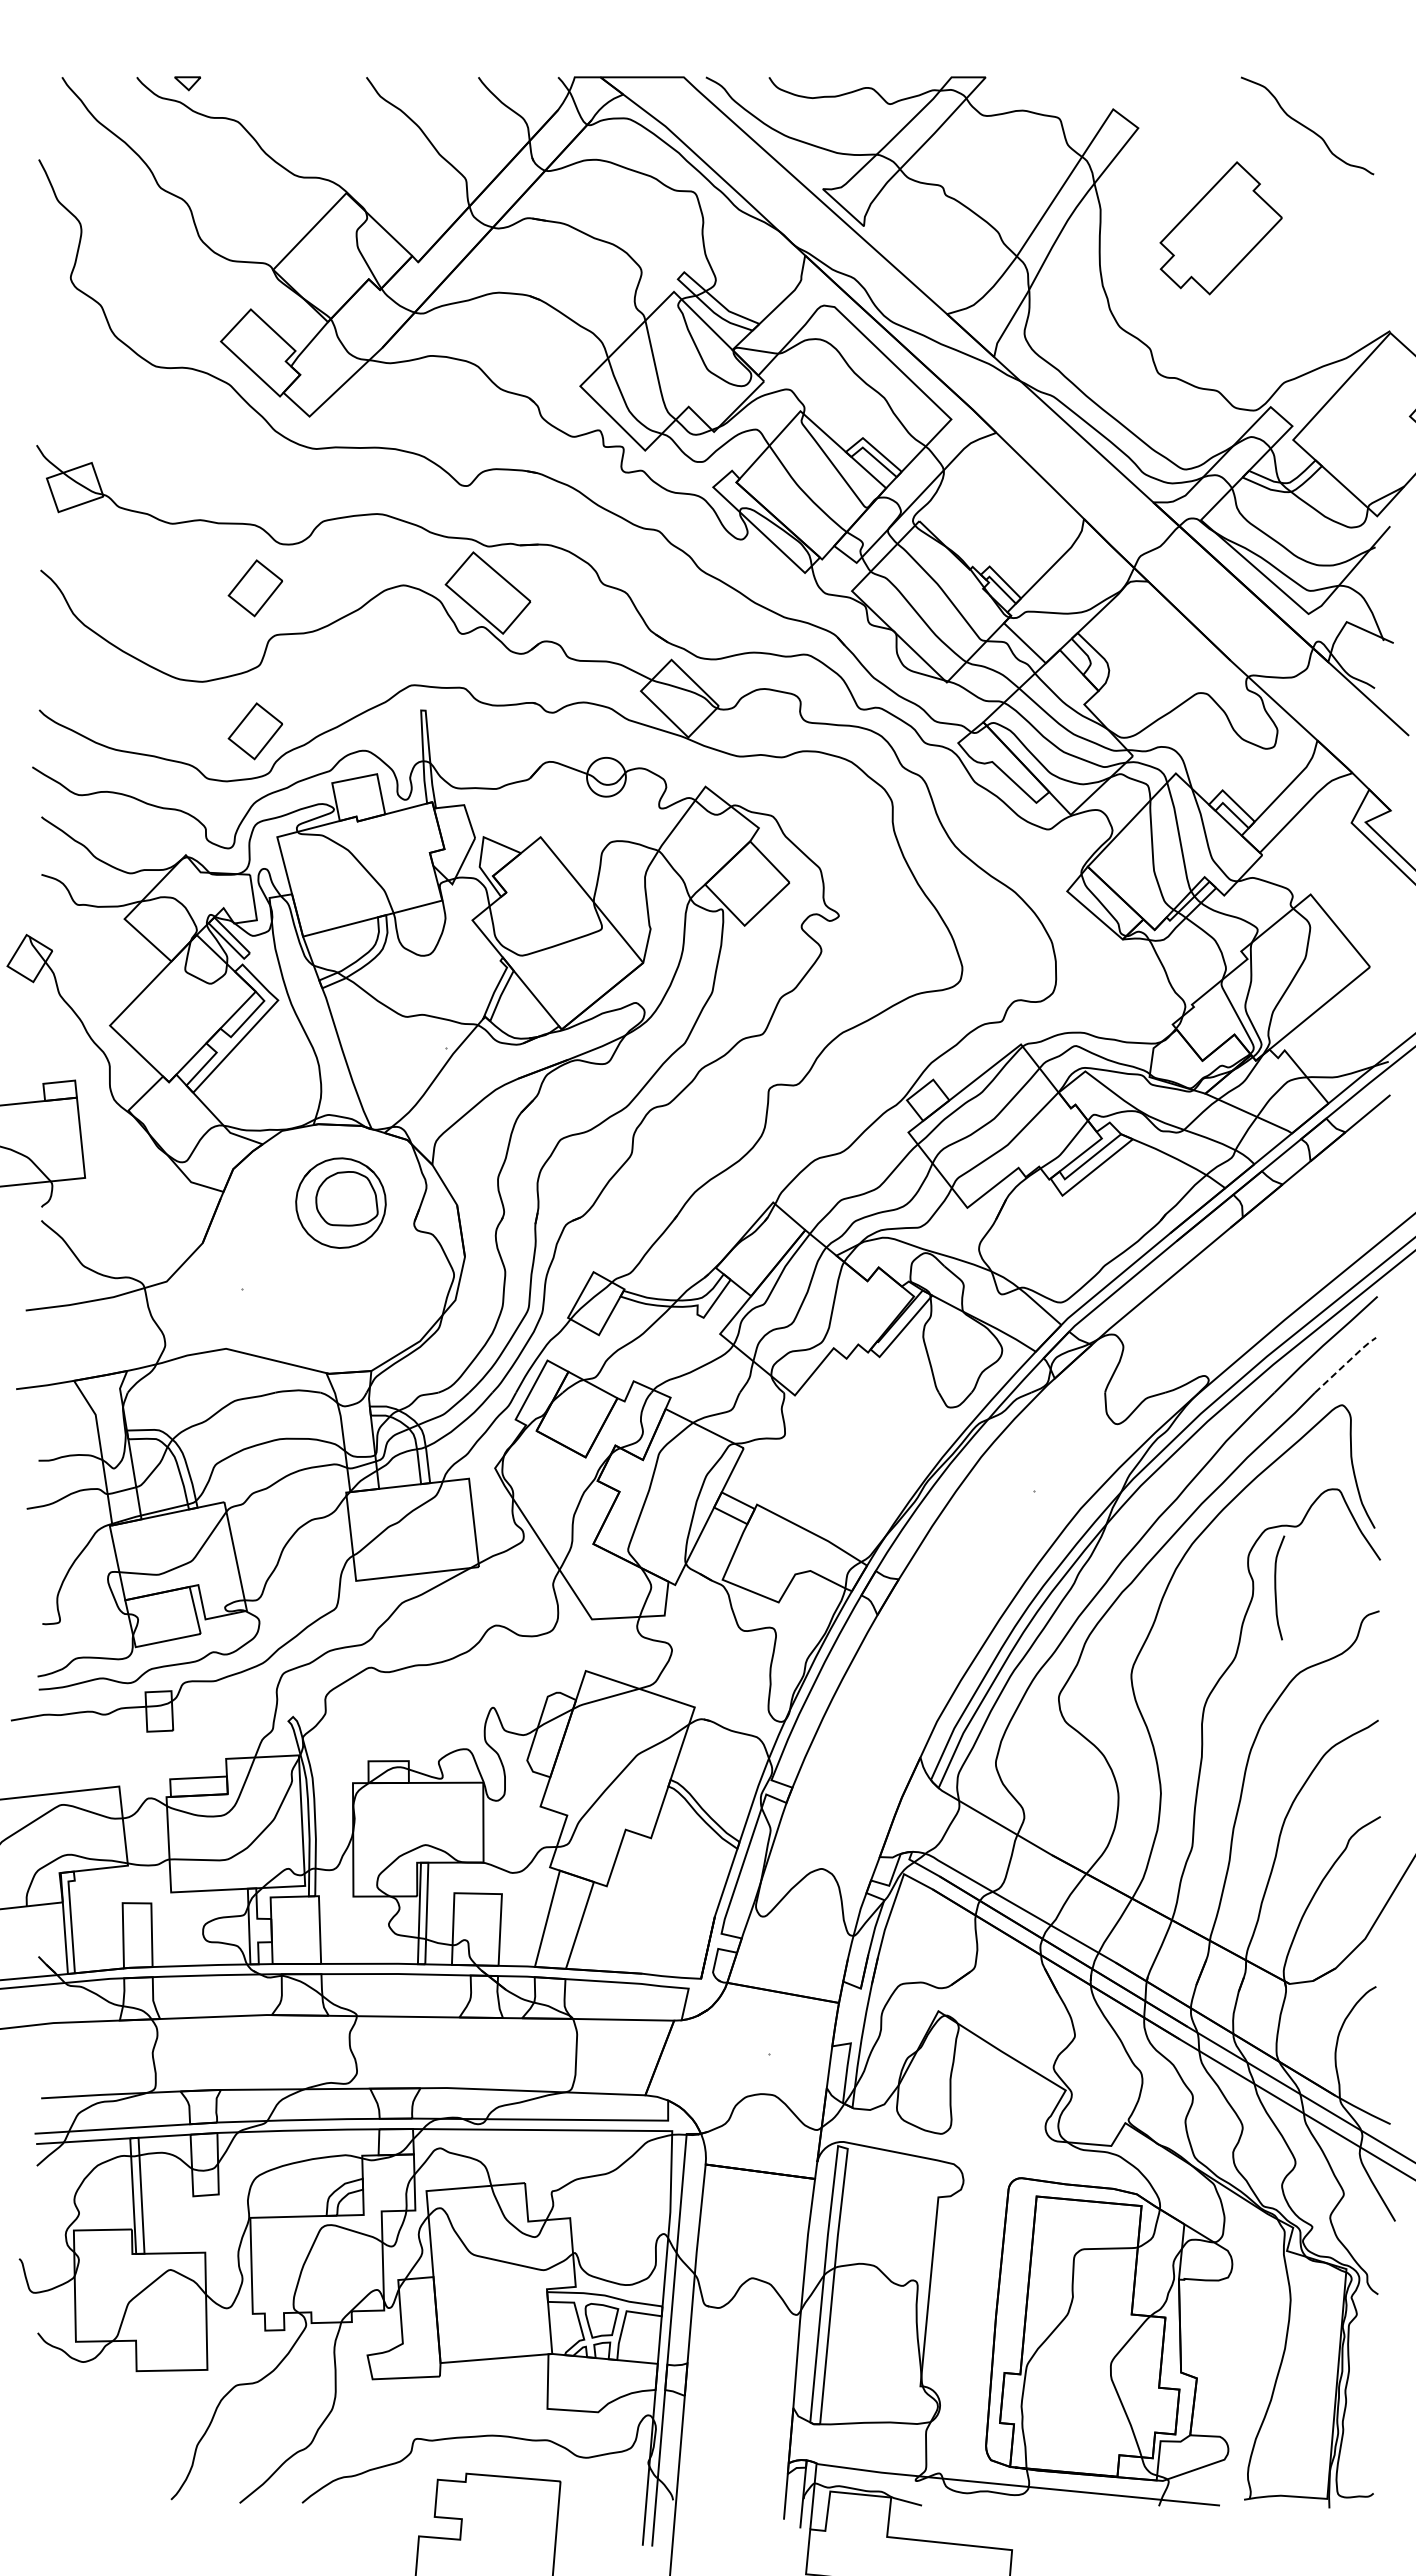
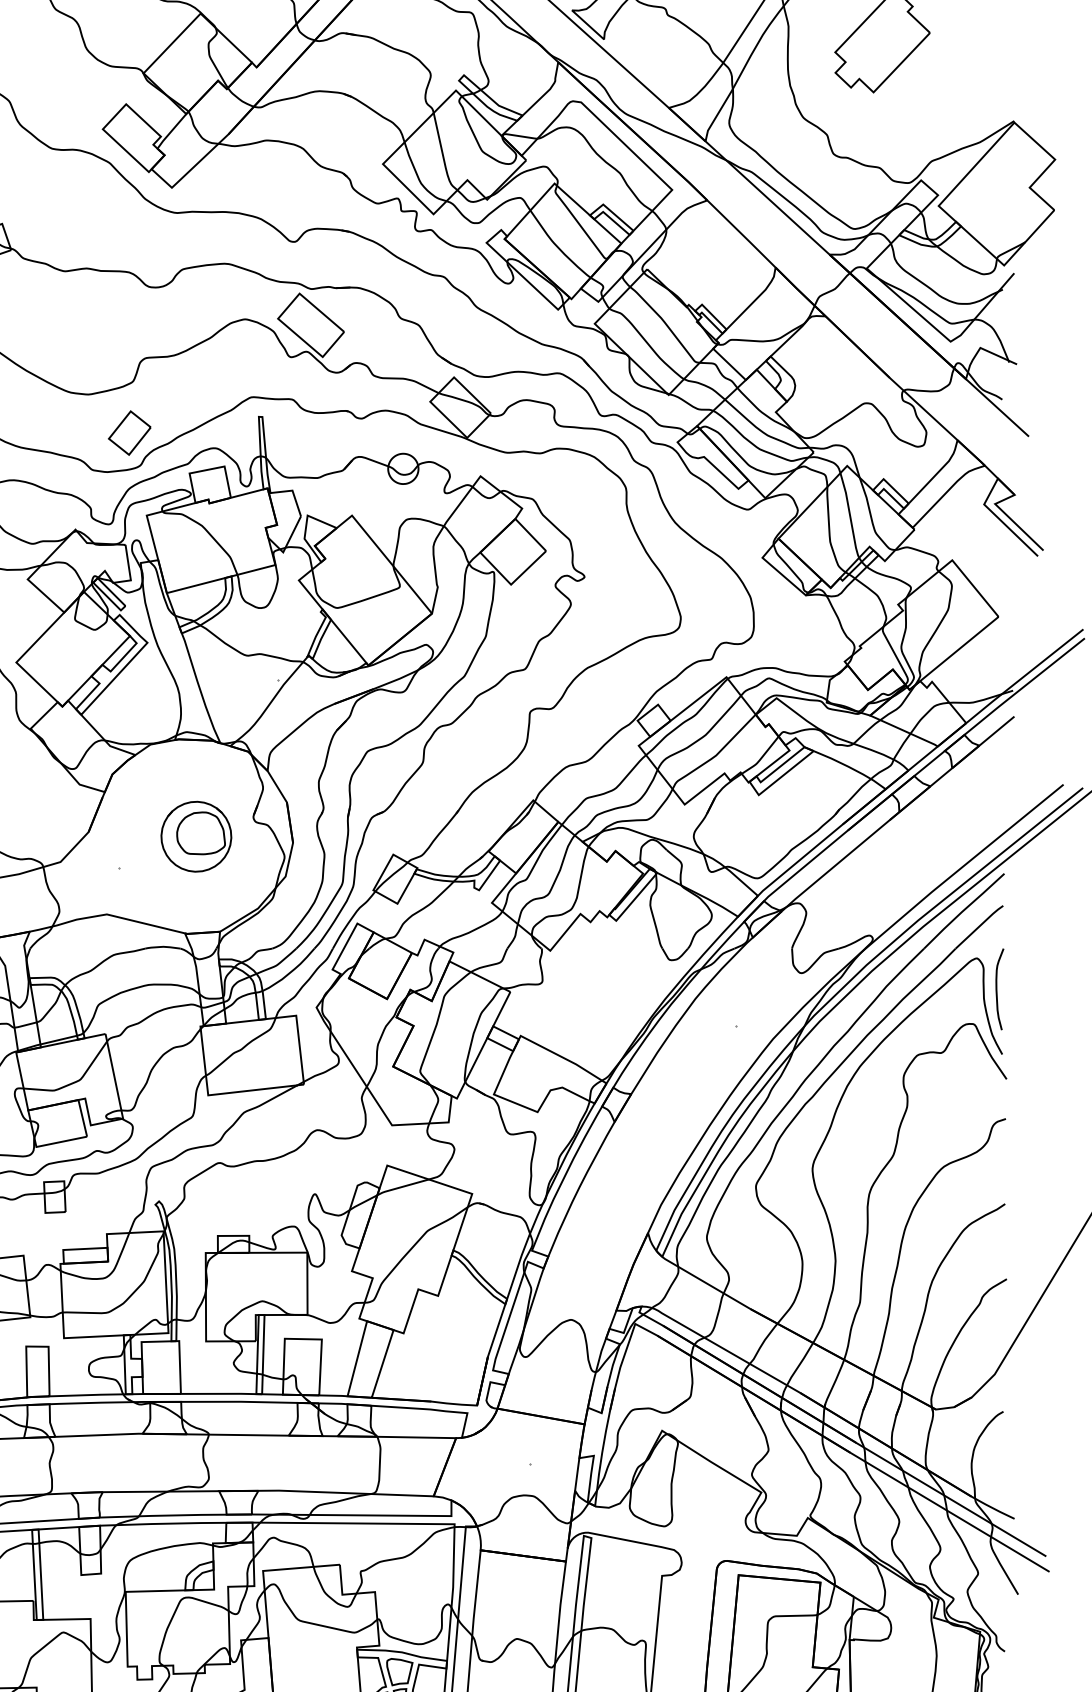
part: (255, 588) -> (129, 321), removed
part: (340, 1202) -> (196, 836), moved
line: (1346, 1363) -> (980, 925), dashed -> solid
curve: (1276, 1587) -> (997, 989), moved

